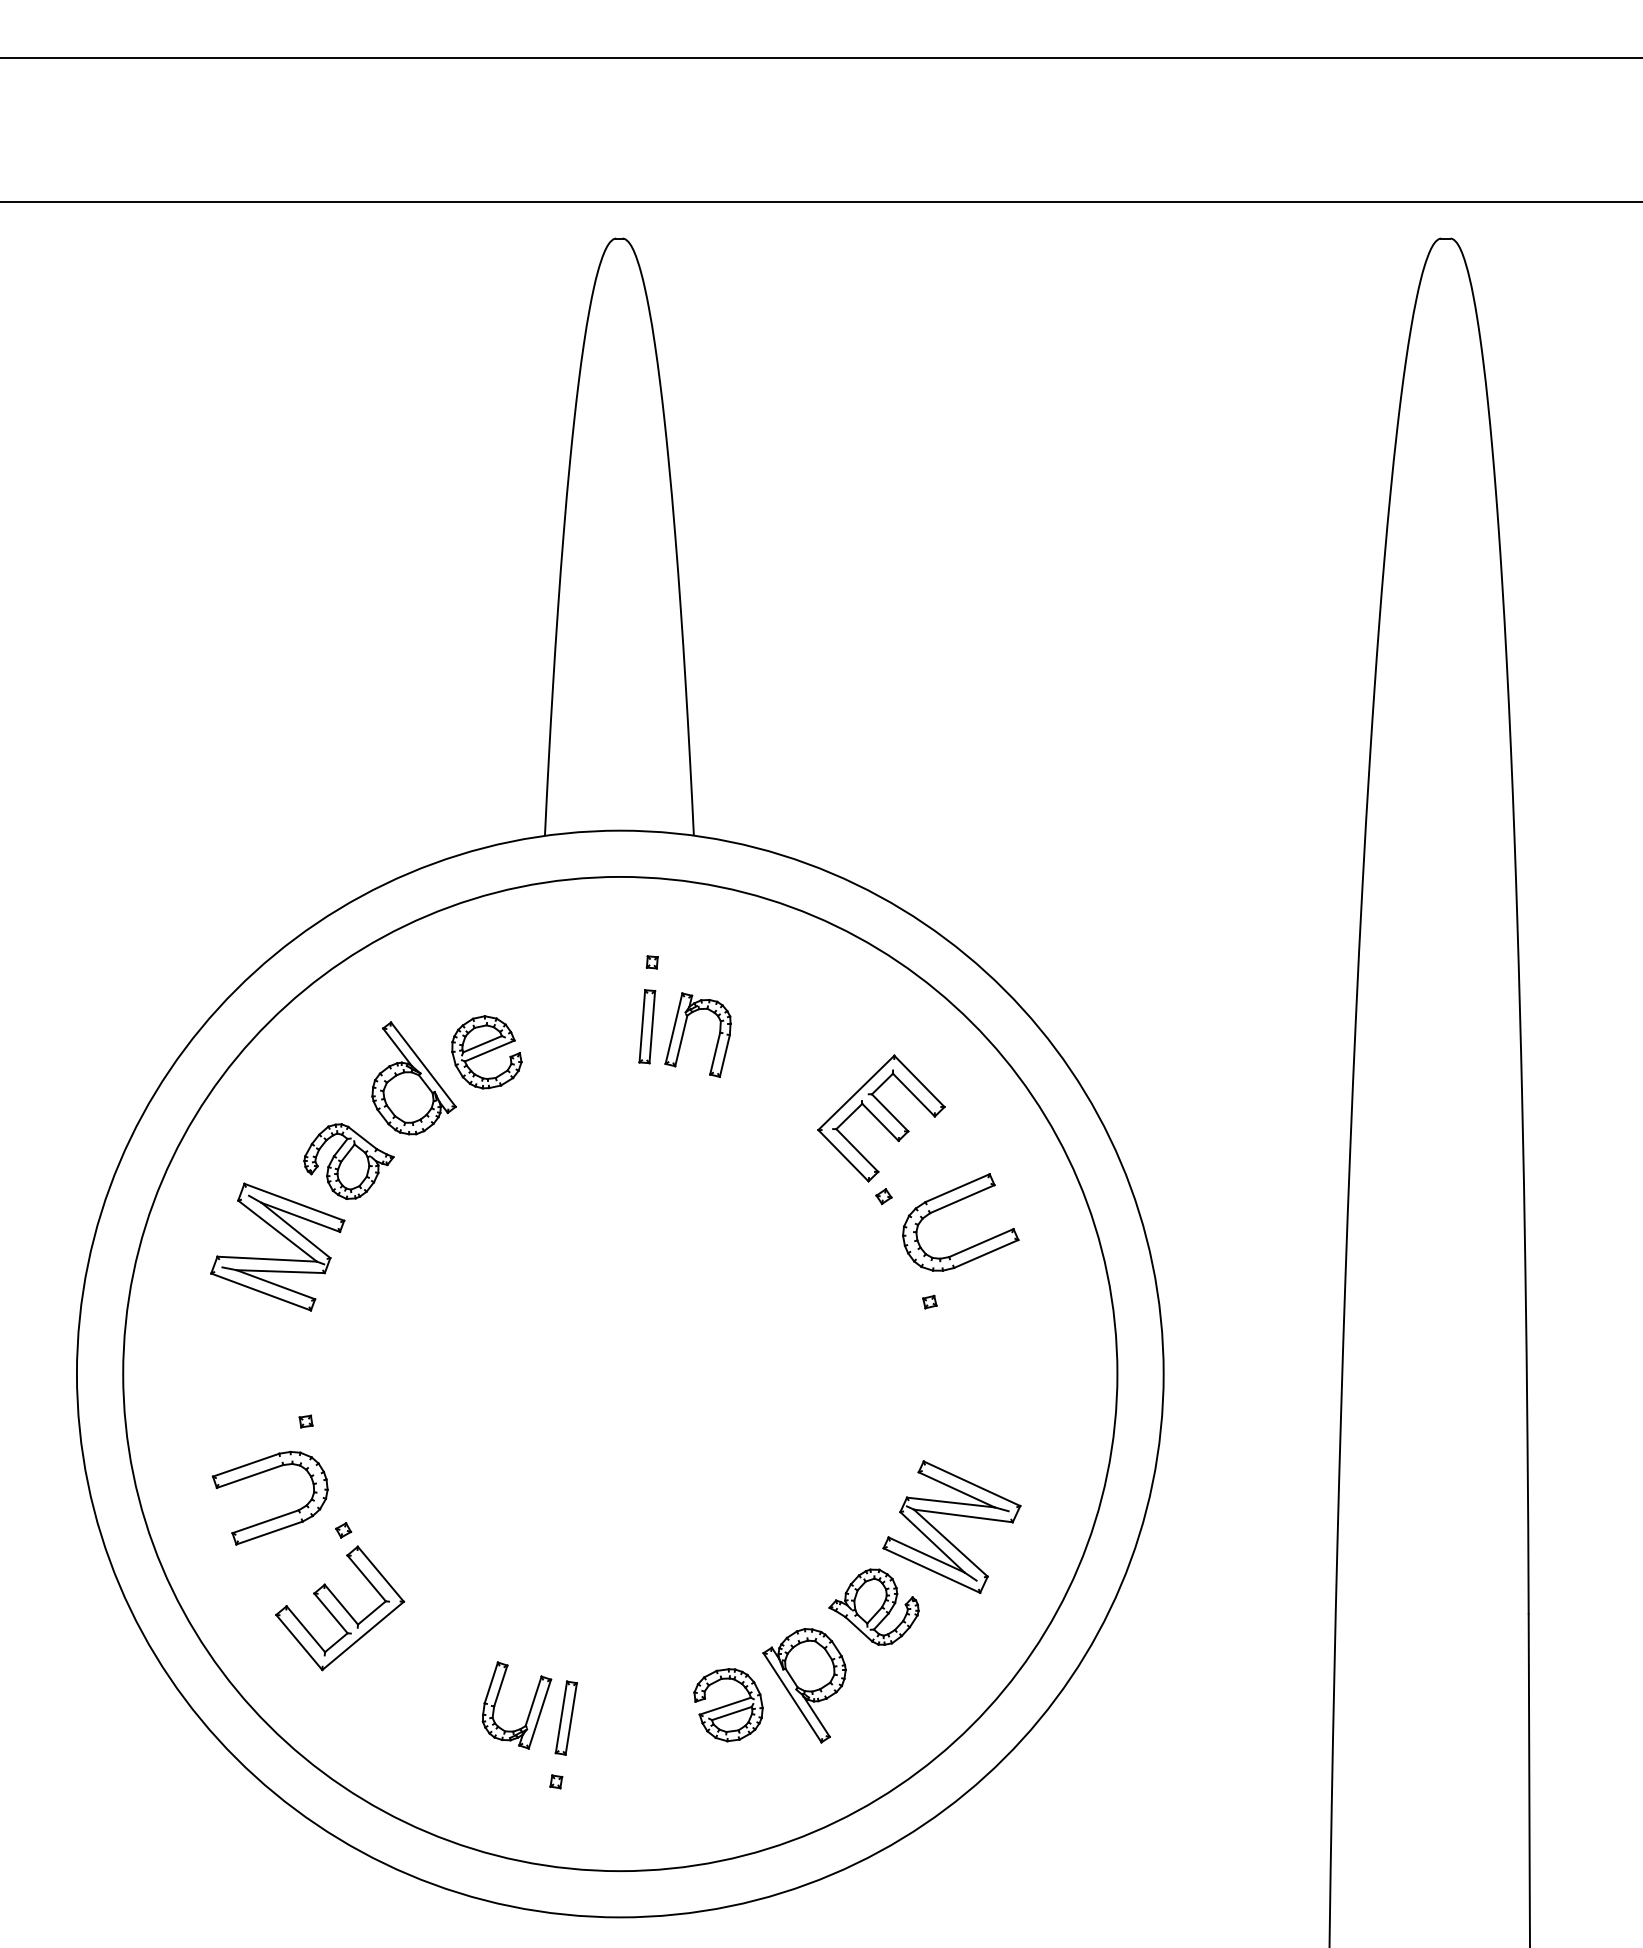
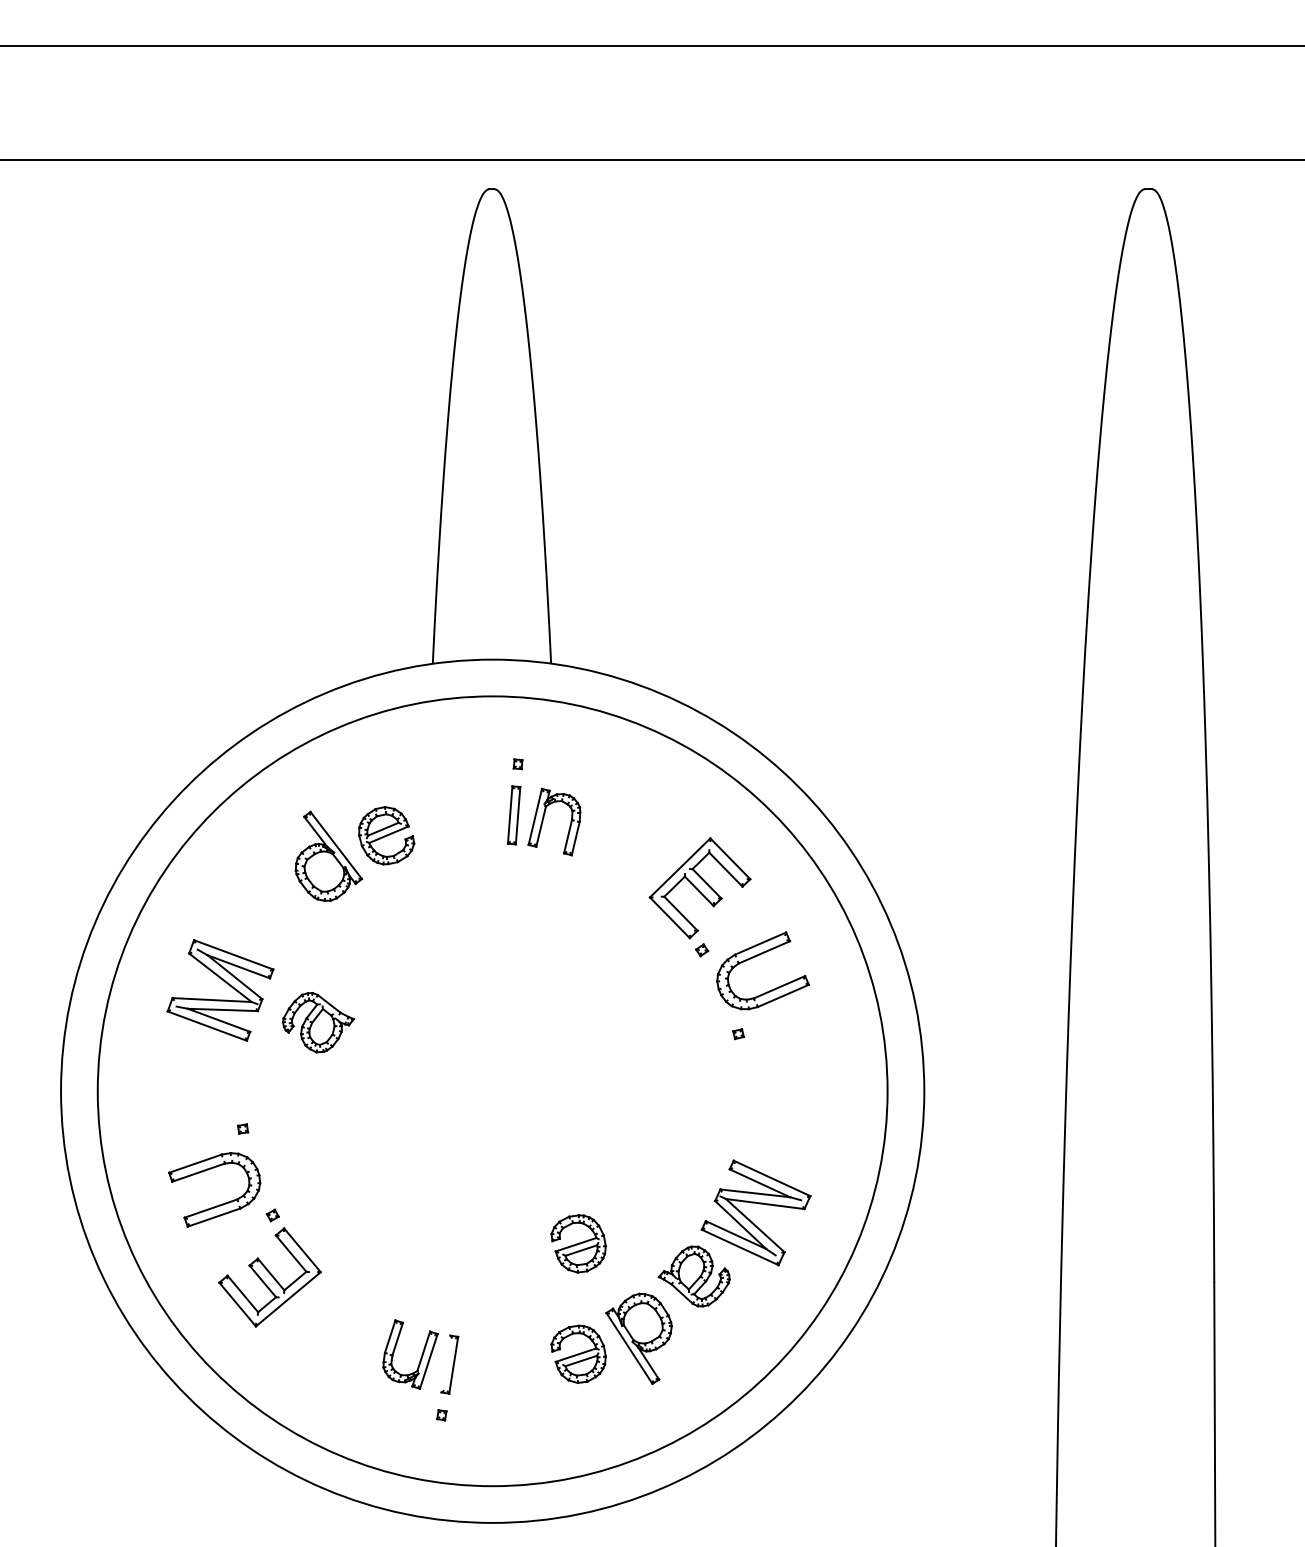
part: (348, 1161) -> (318, 1022), moved
part: (728, 1566) -> (578, 1244), added
line: (561, 1717) -> (445, 1364), removed

